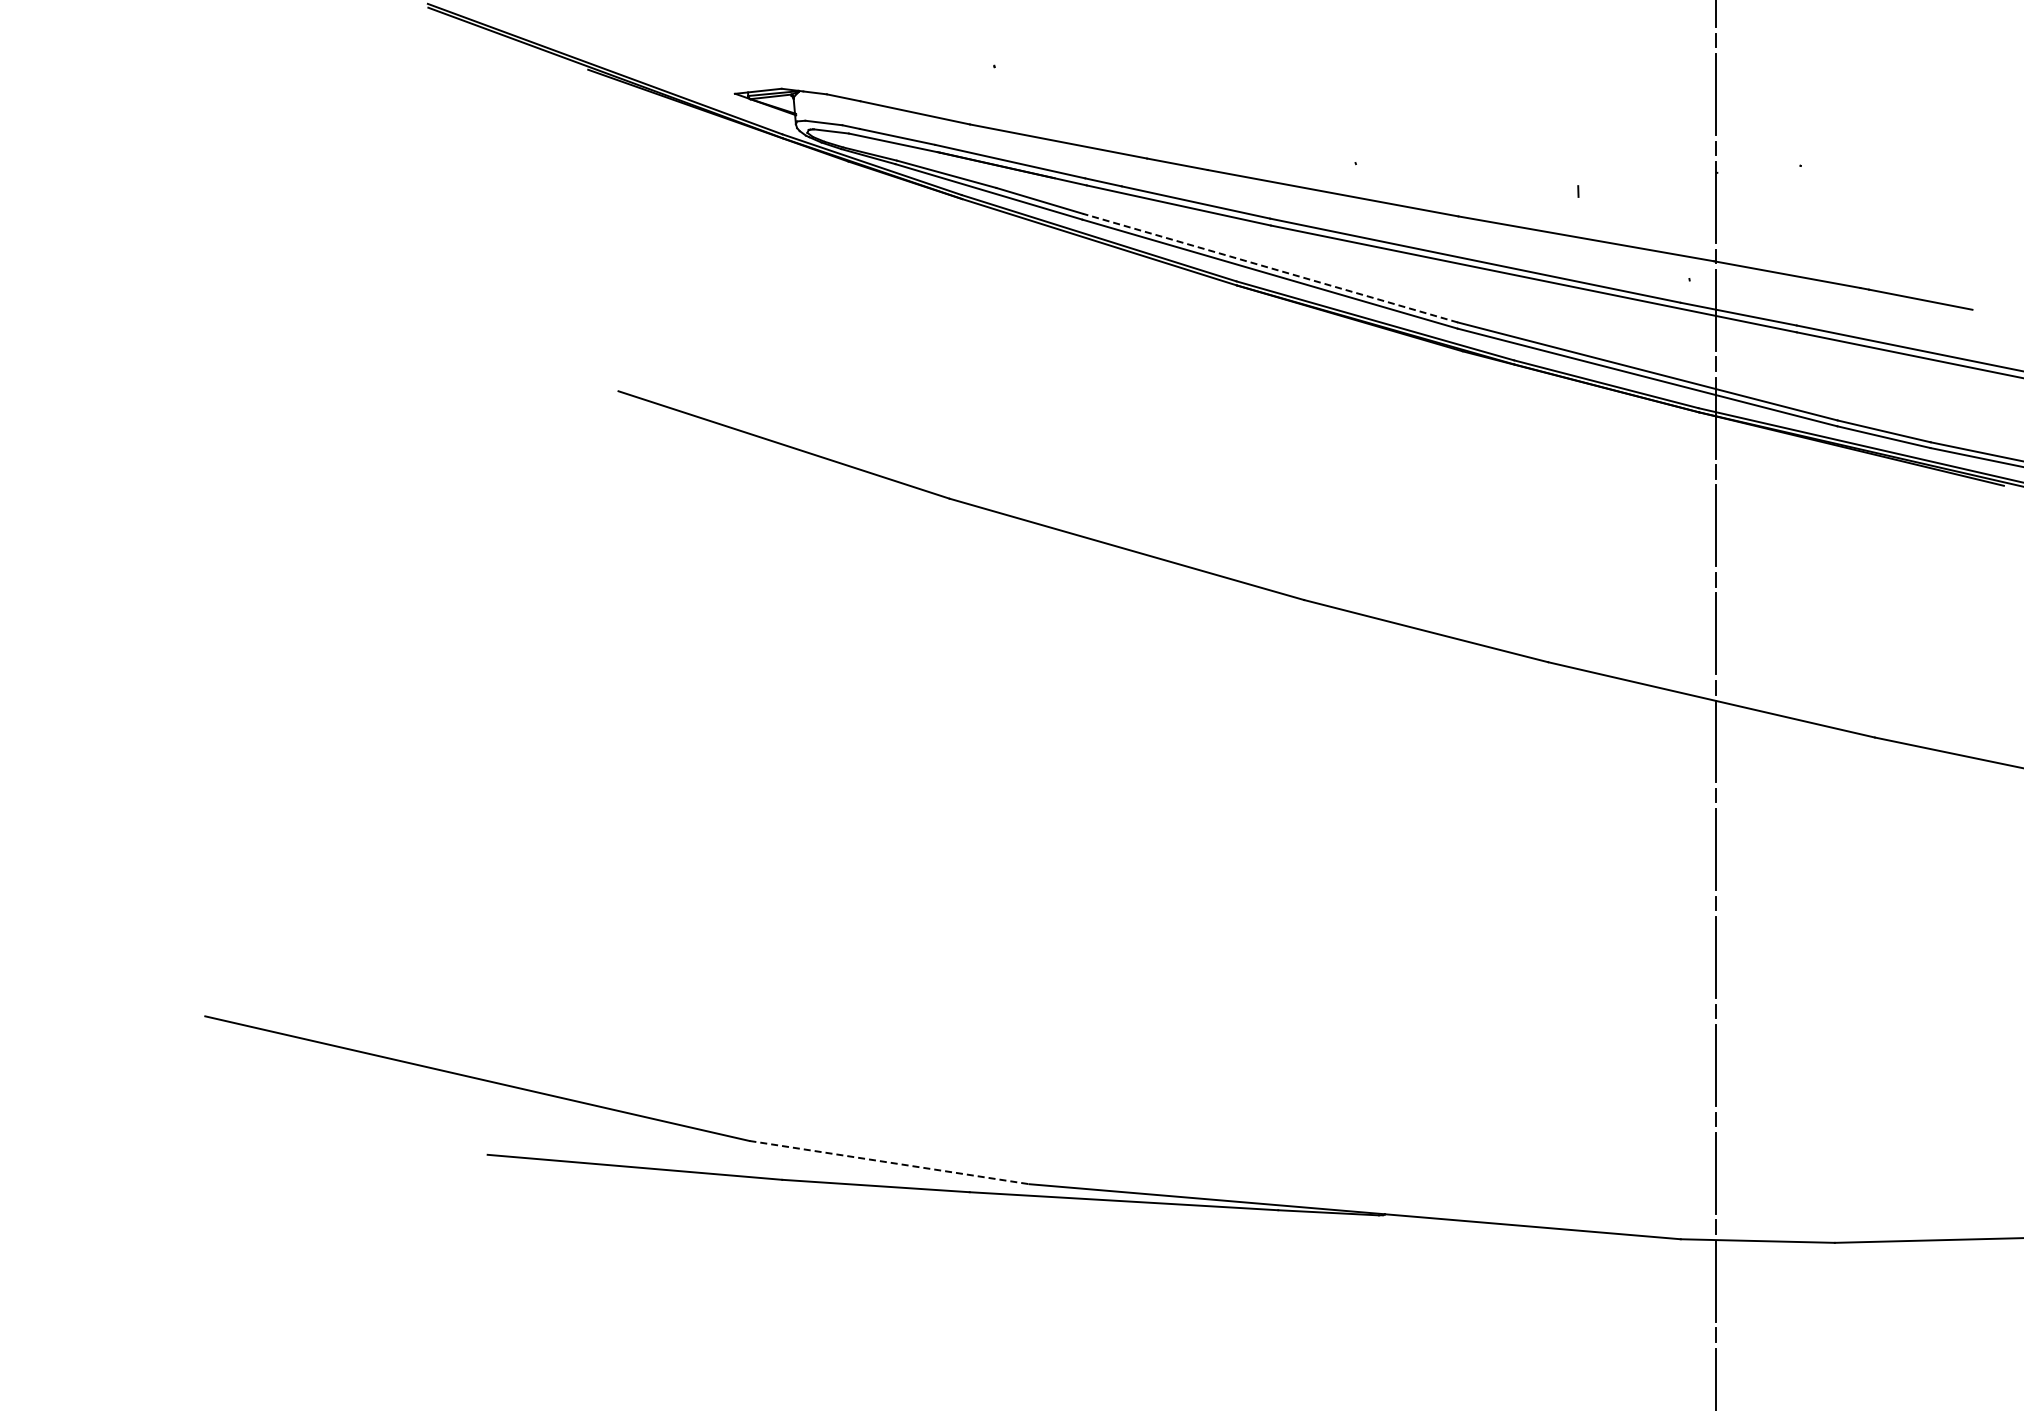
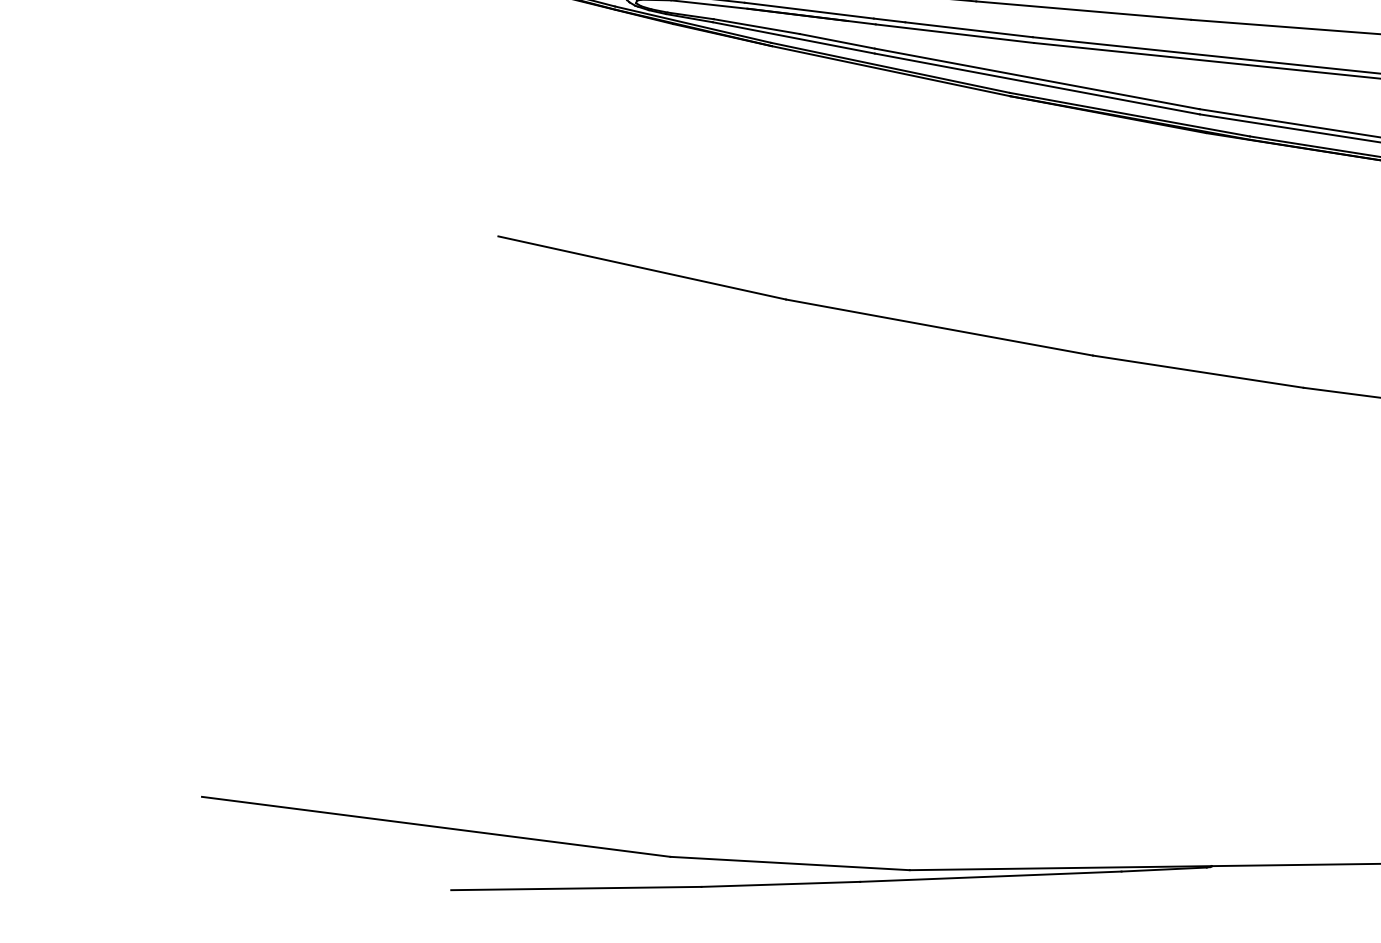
line: (1270, 268) -> (1037, 79), dashed -> solid
line: (889, 1162) -> (790, 863), dashed -> solid

